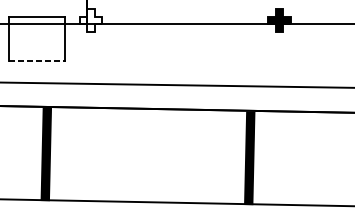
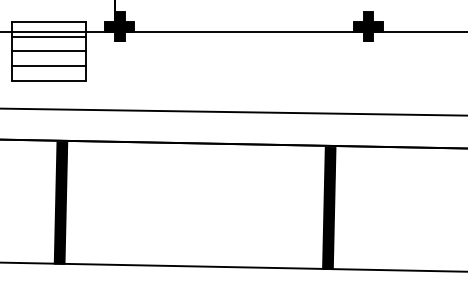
fill: (90, 20) -> (119, 26), added
line: (36, 27) -> (48, 36), added
line: (36, 39) -> (48, 51), added
line: (36, 49) -> (48, 65), added
line: (37, 61) -> (49, 80), dashed -> solid

